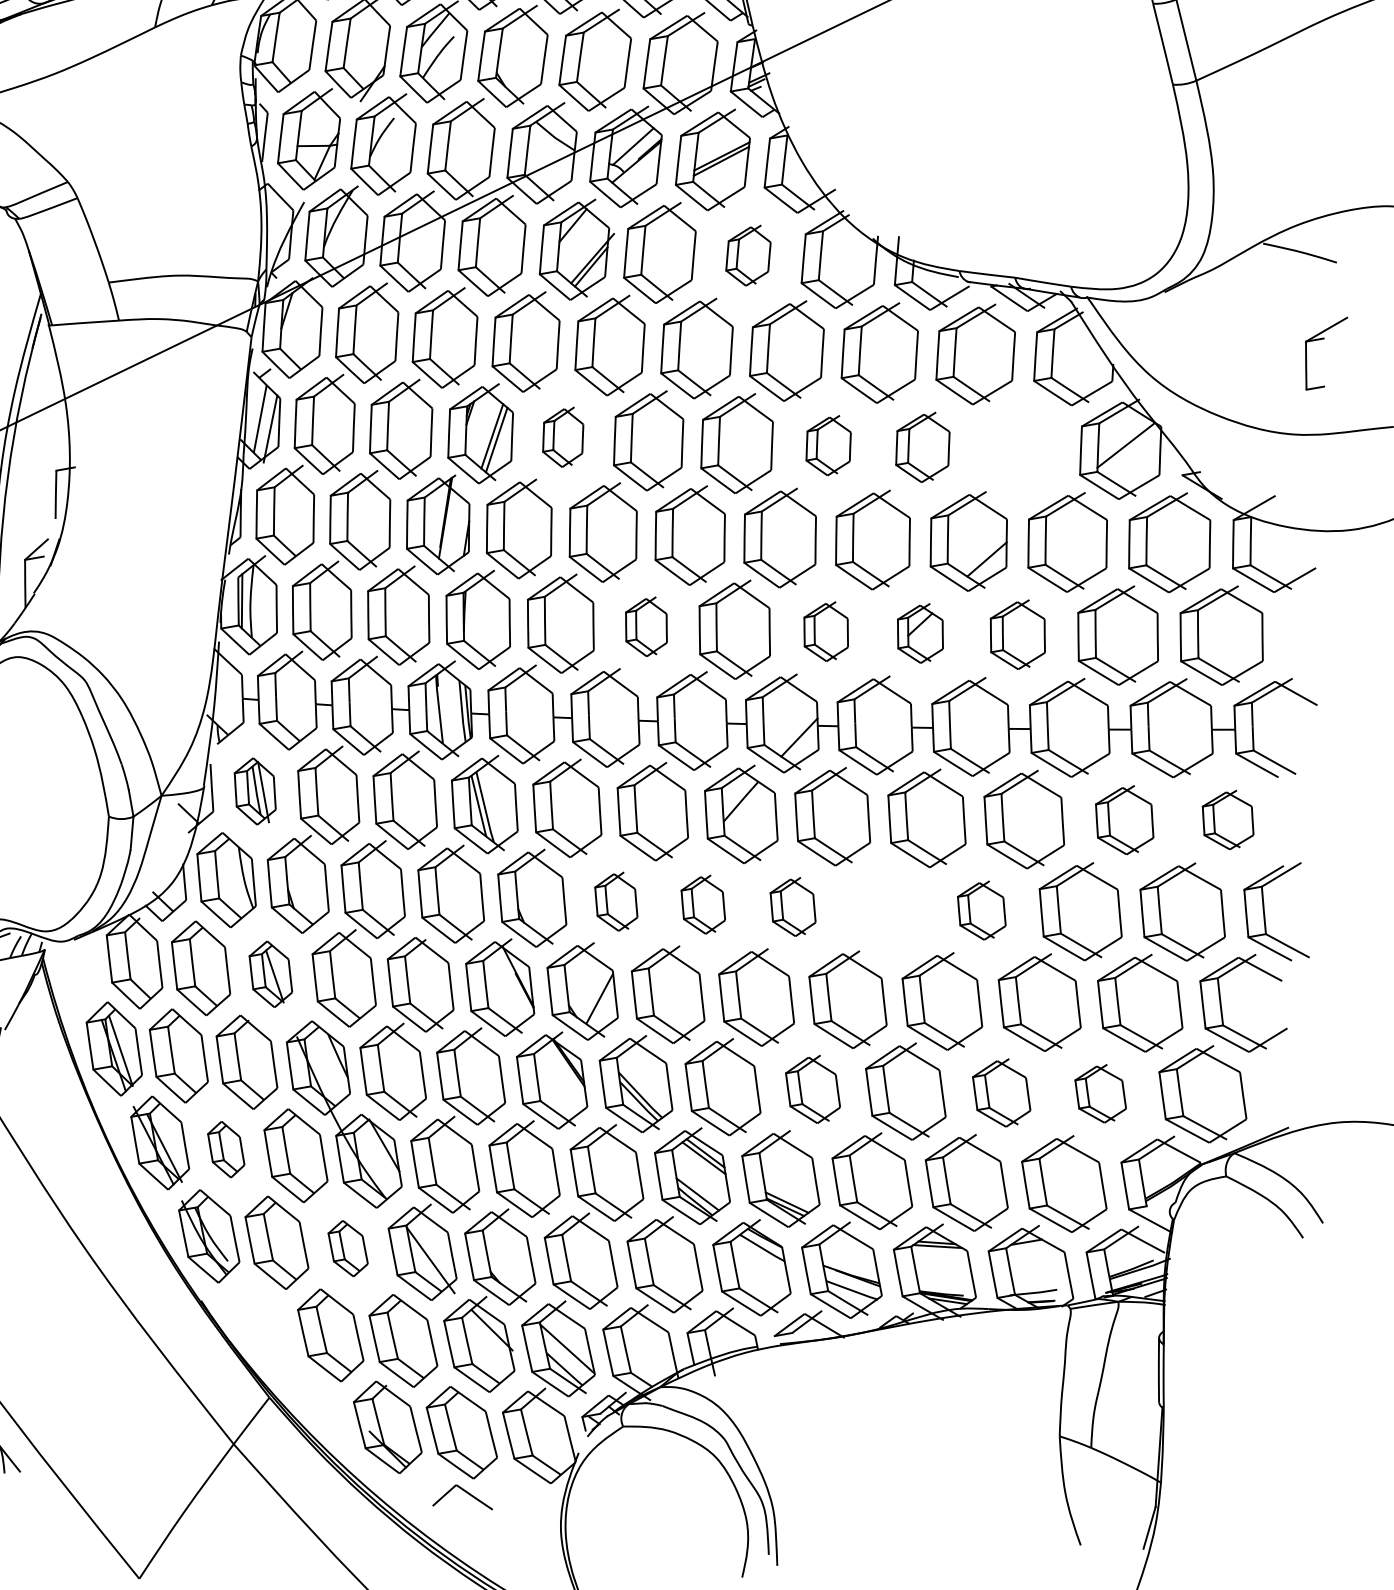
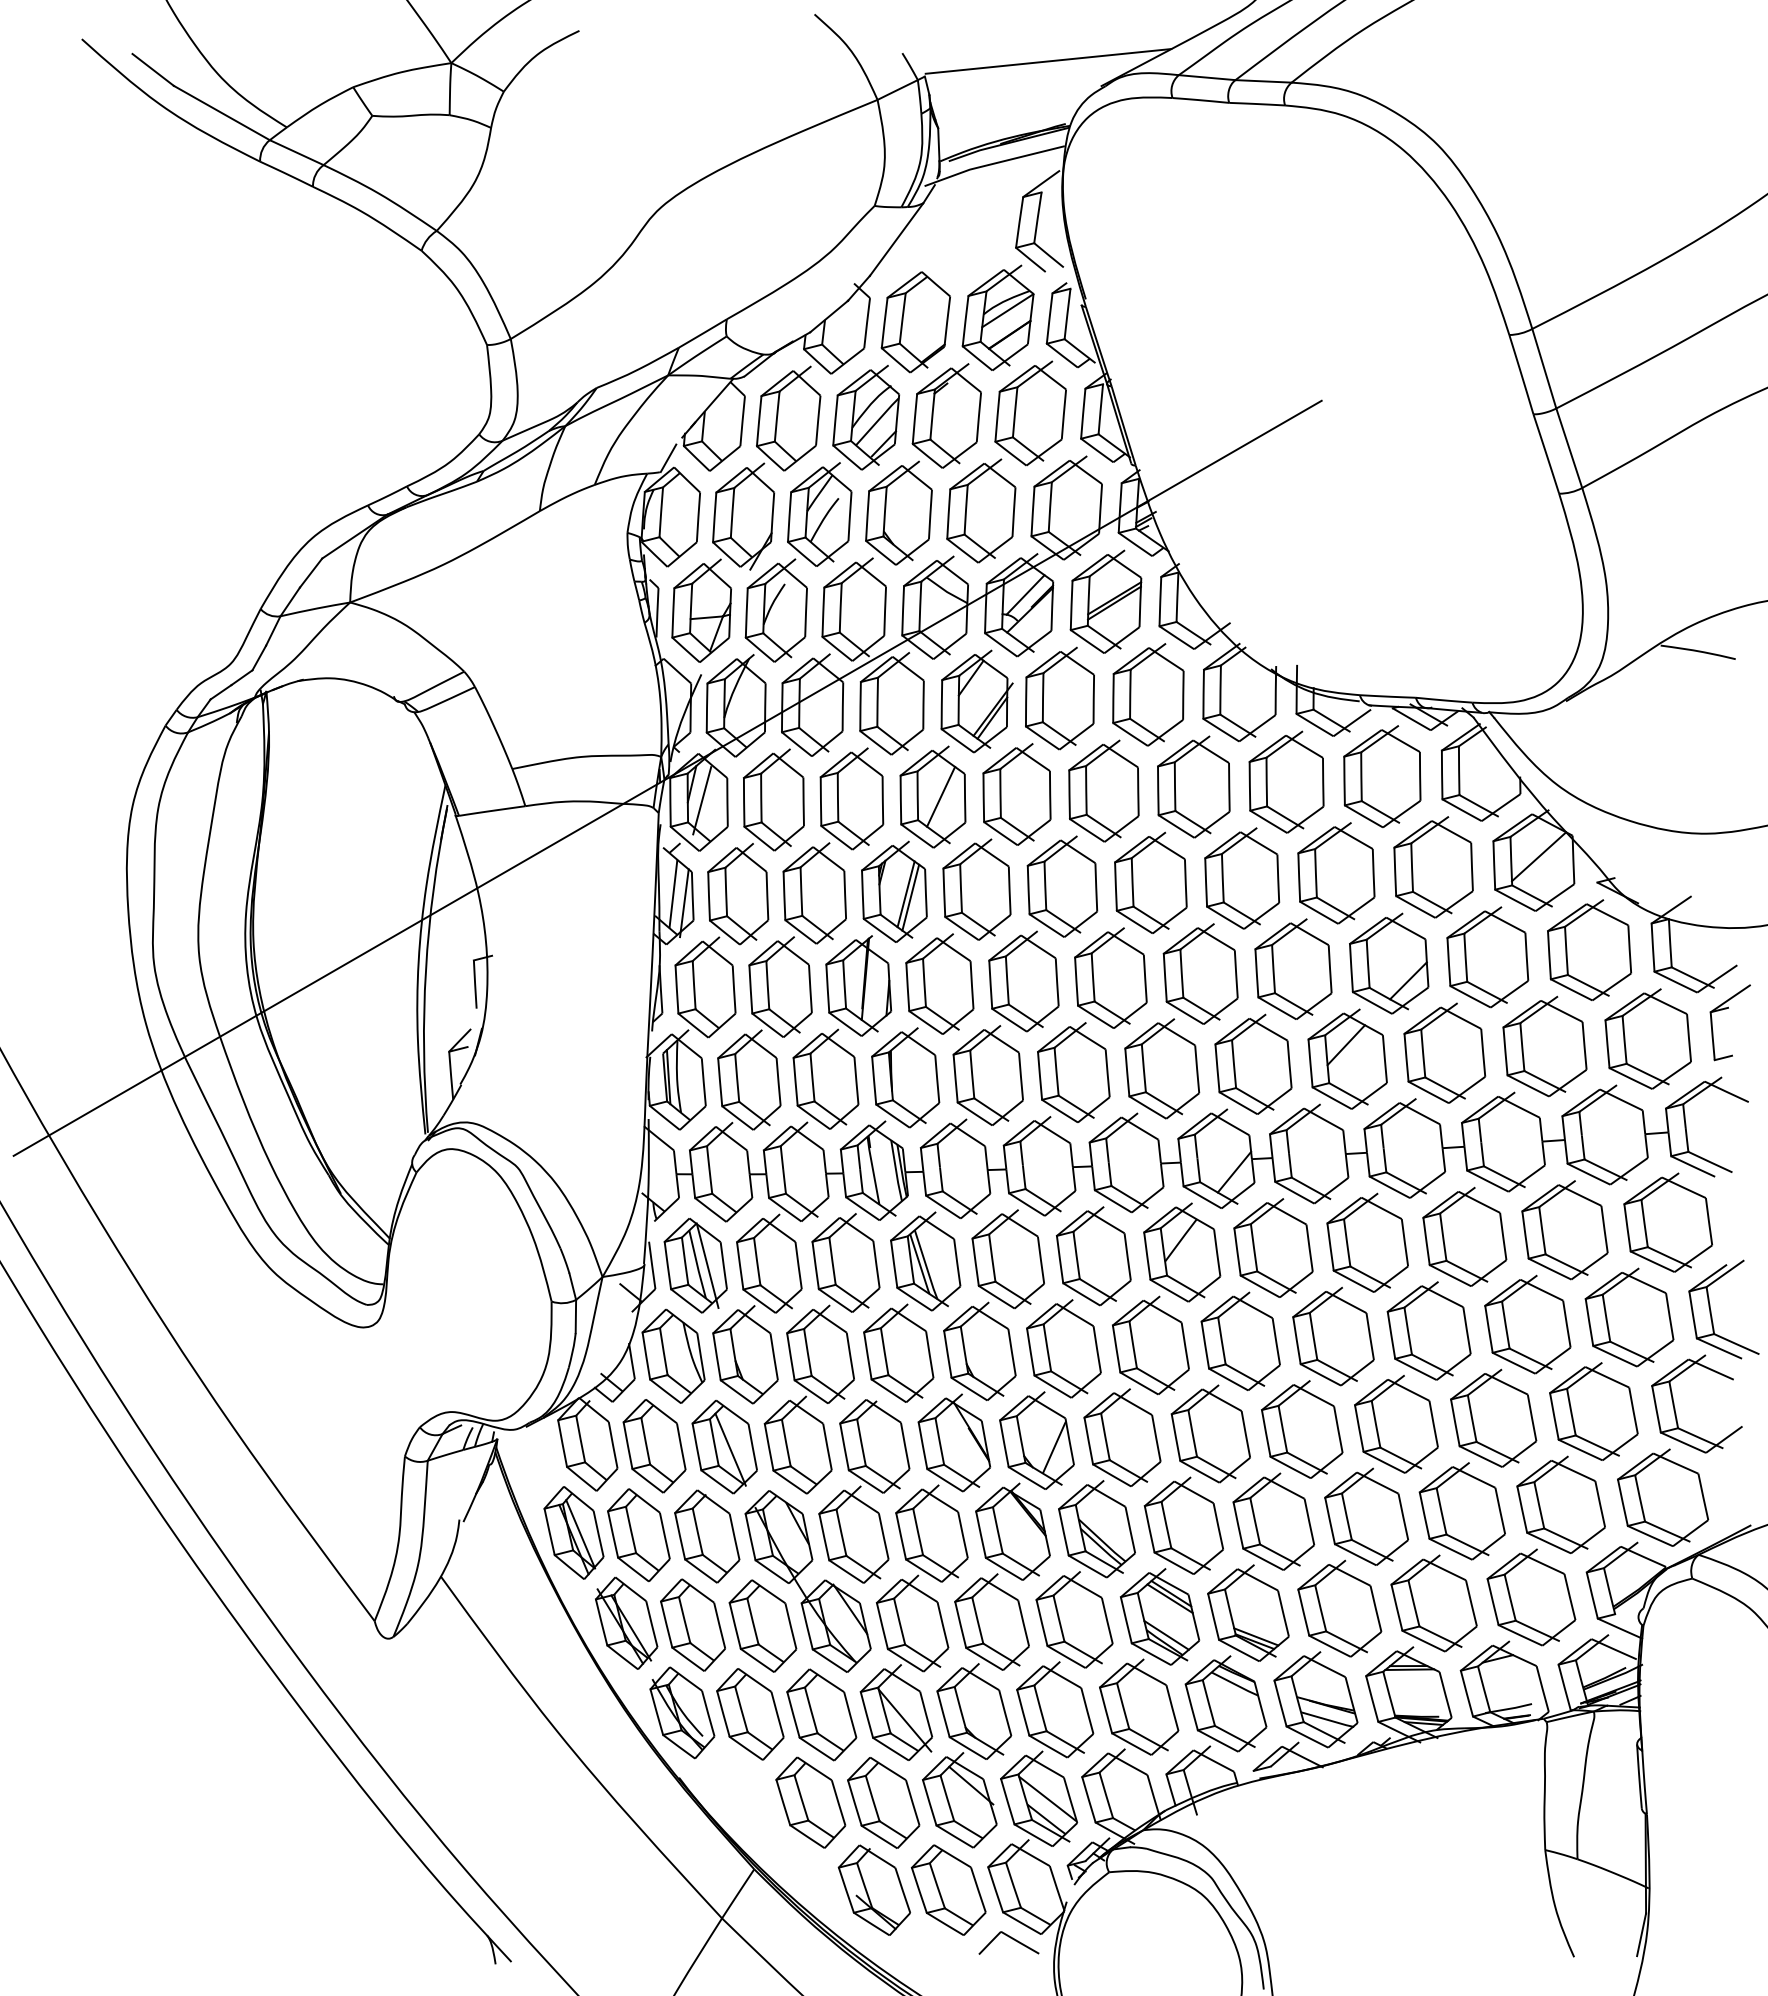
part: (748, 254) -> (1148, 694), size x1.67
line: (296, 327) -> (702, 800), added
part: (1321, 340) -> (1726, 1009), moved
line: (534, 341) -> (941, 796), added
part: (562, 436) -> (976, 889), size x1.67
part: (828, 445) -> (1242, 878), size x1.67
part: (923, 447) -> (1336, 873), size x1.43
part: (1020, 448) -> (1433, 867), added
part: (646, 626) -> (1073, 1072), size x1.67
part: (826, 630) -> (1253, 1063), size x1.67
part: (920, 632) -> (1347, 1058), size x1.67
part: (1017, 633) -> (1444, 1052), size x1.43
part: (255, 791) -> (695, 1265), size x1.43
part: (1124, 819) -> (1564, 1230), size x1.43
part: (1227, 819) -> (1667, 1222), size x1.67
part: (616, 900) -> (1063, 1348), size x1.67
part: (702, 904) -> (1150, 1345), size x1.67
part: (793, 905) -> (1240, 1340), size x1.67
part: (886, 908) -> (1333, 1336), added
part: (981, 909) -> (1428, 1330), size x1.67
part: (270, 973) -> (724, 1446), size x1.43
part: (812, 1088) -> (1273, 1521), size x1.43
part: (1001, 1092) -> (1461, 1511), size x1.43
part: (1100, 1092) -> (1560, 1504), size x1.67
part: (225, 1148) -> (692, 1624), size x1.67
part: (347, 1248) -> (821, 1714), size x1.67
part: (462, 1496) -> (1008, 1942), moved

